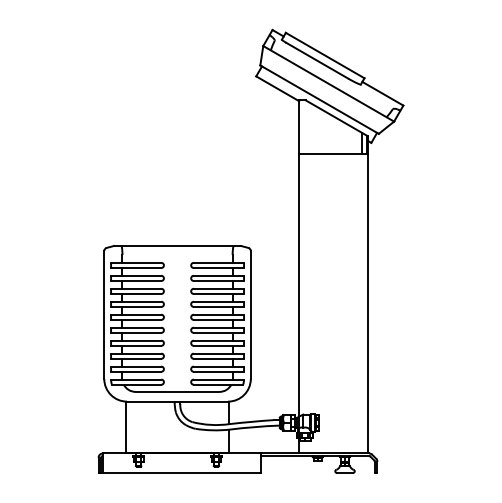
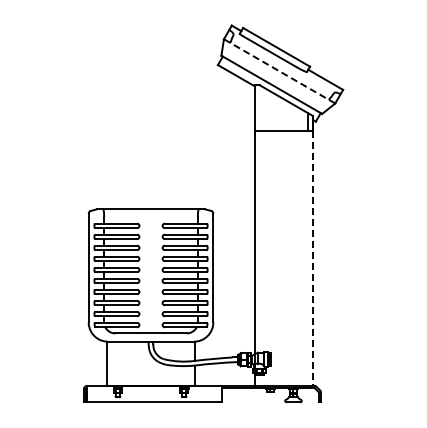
line: (328, 83) -> (279, 71), solid -> dashed
line: (368, 303) -> (313, 258), solid -> dashed

